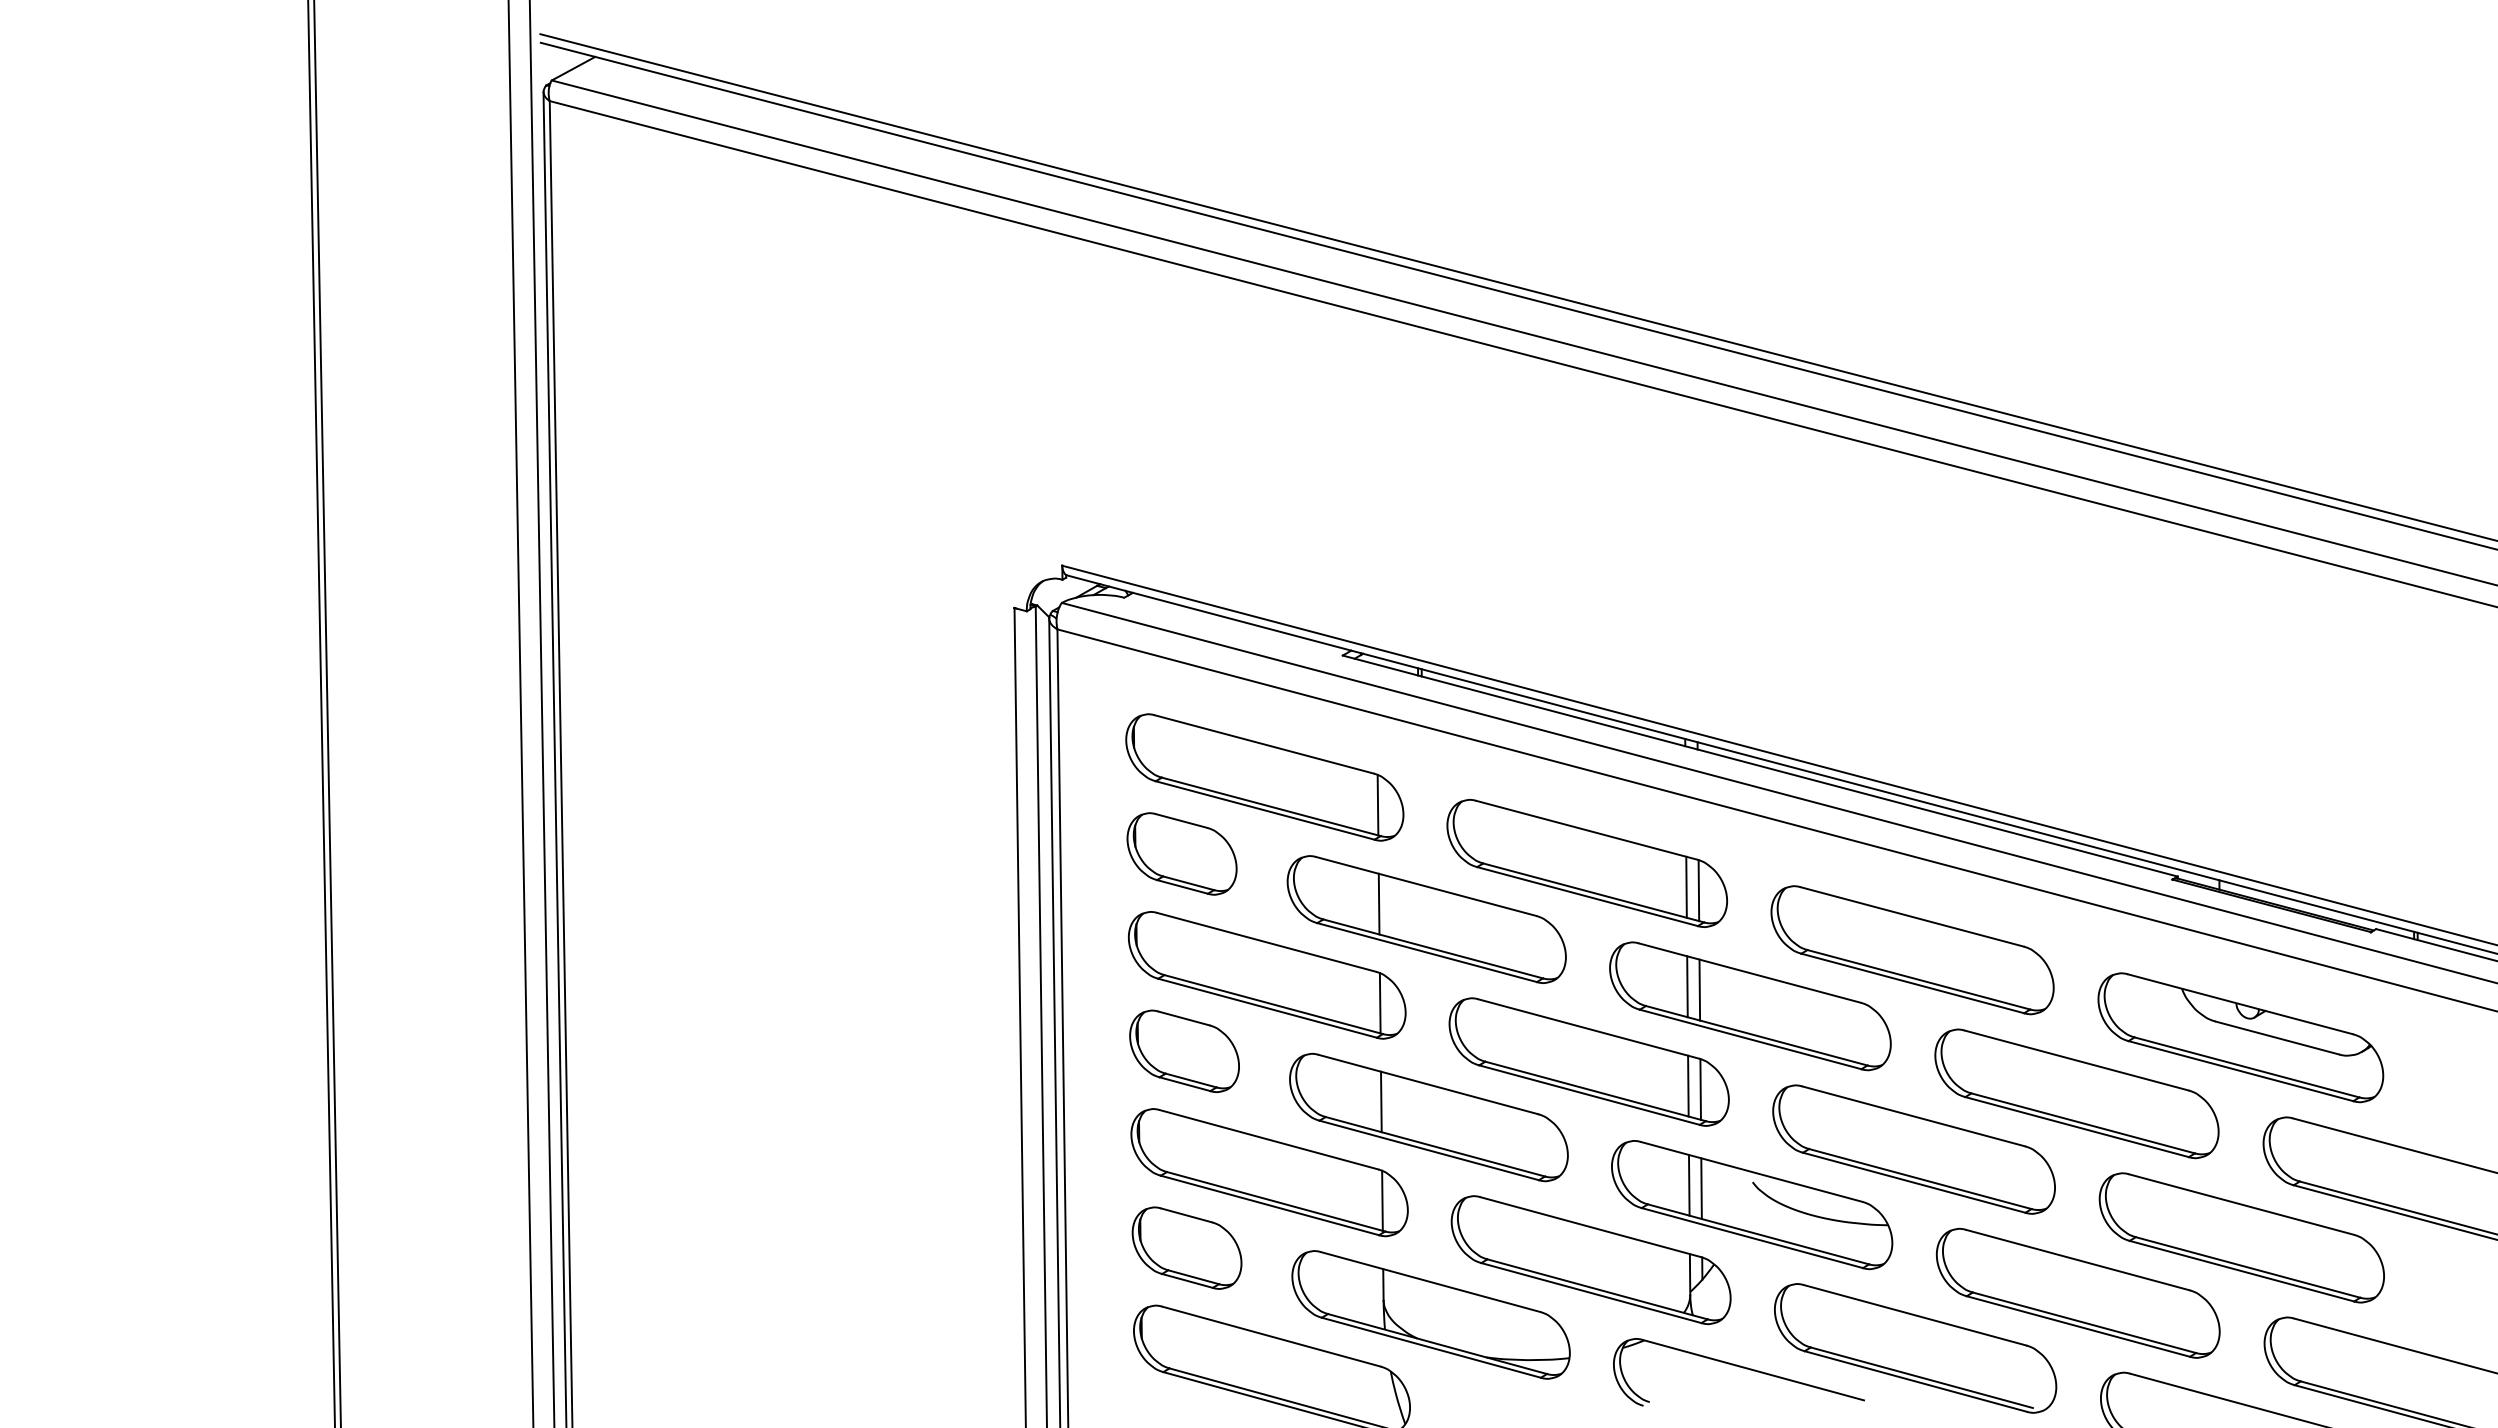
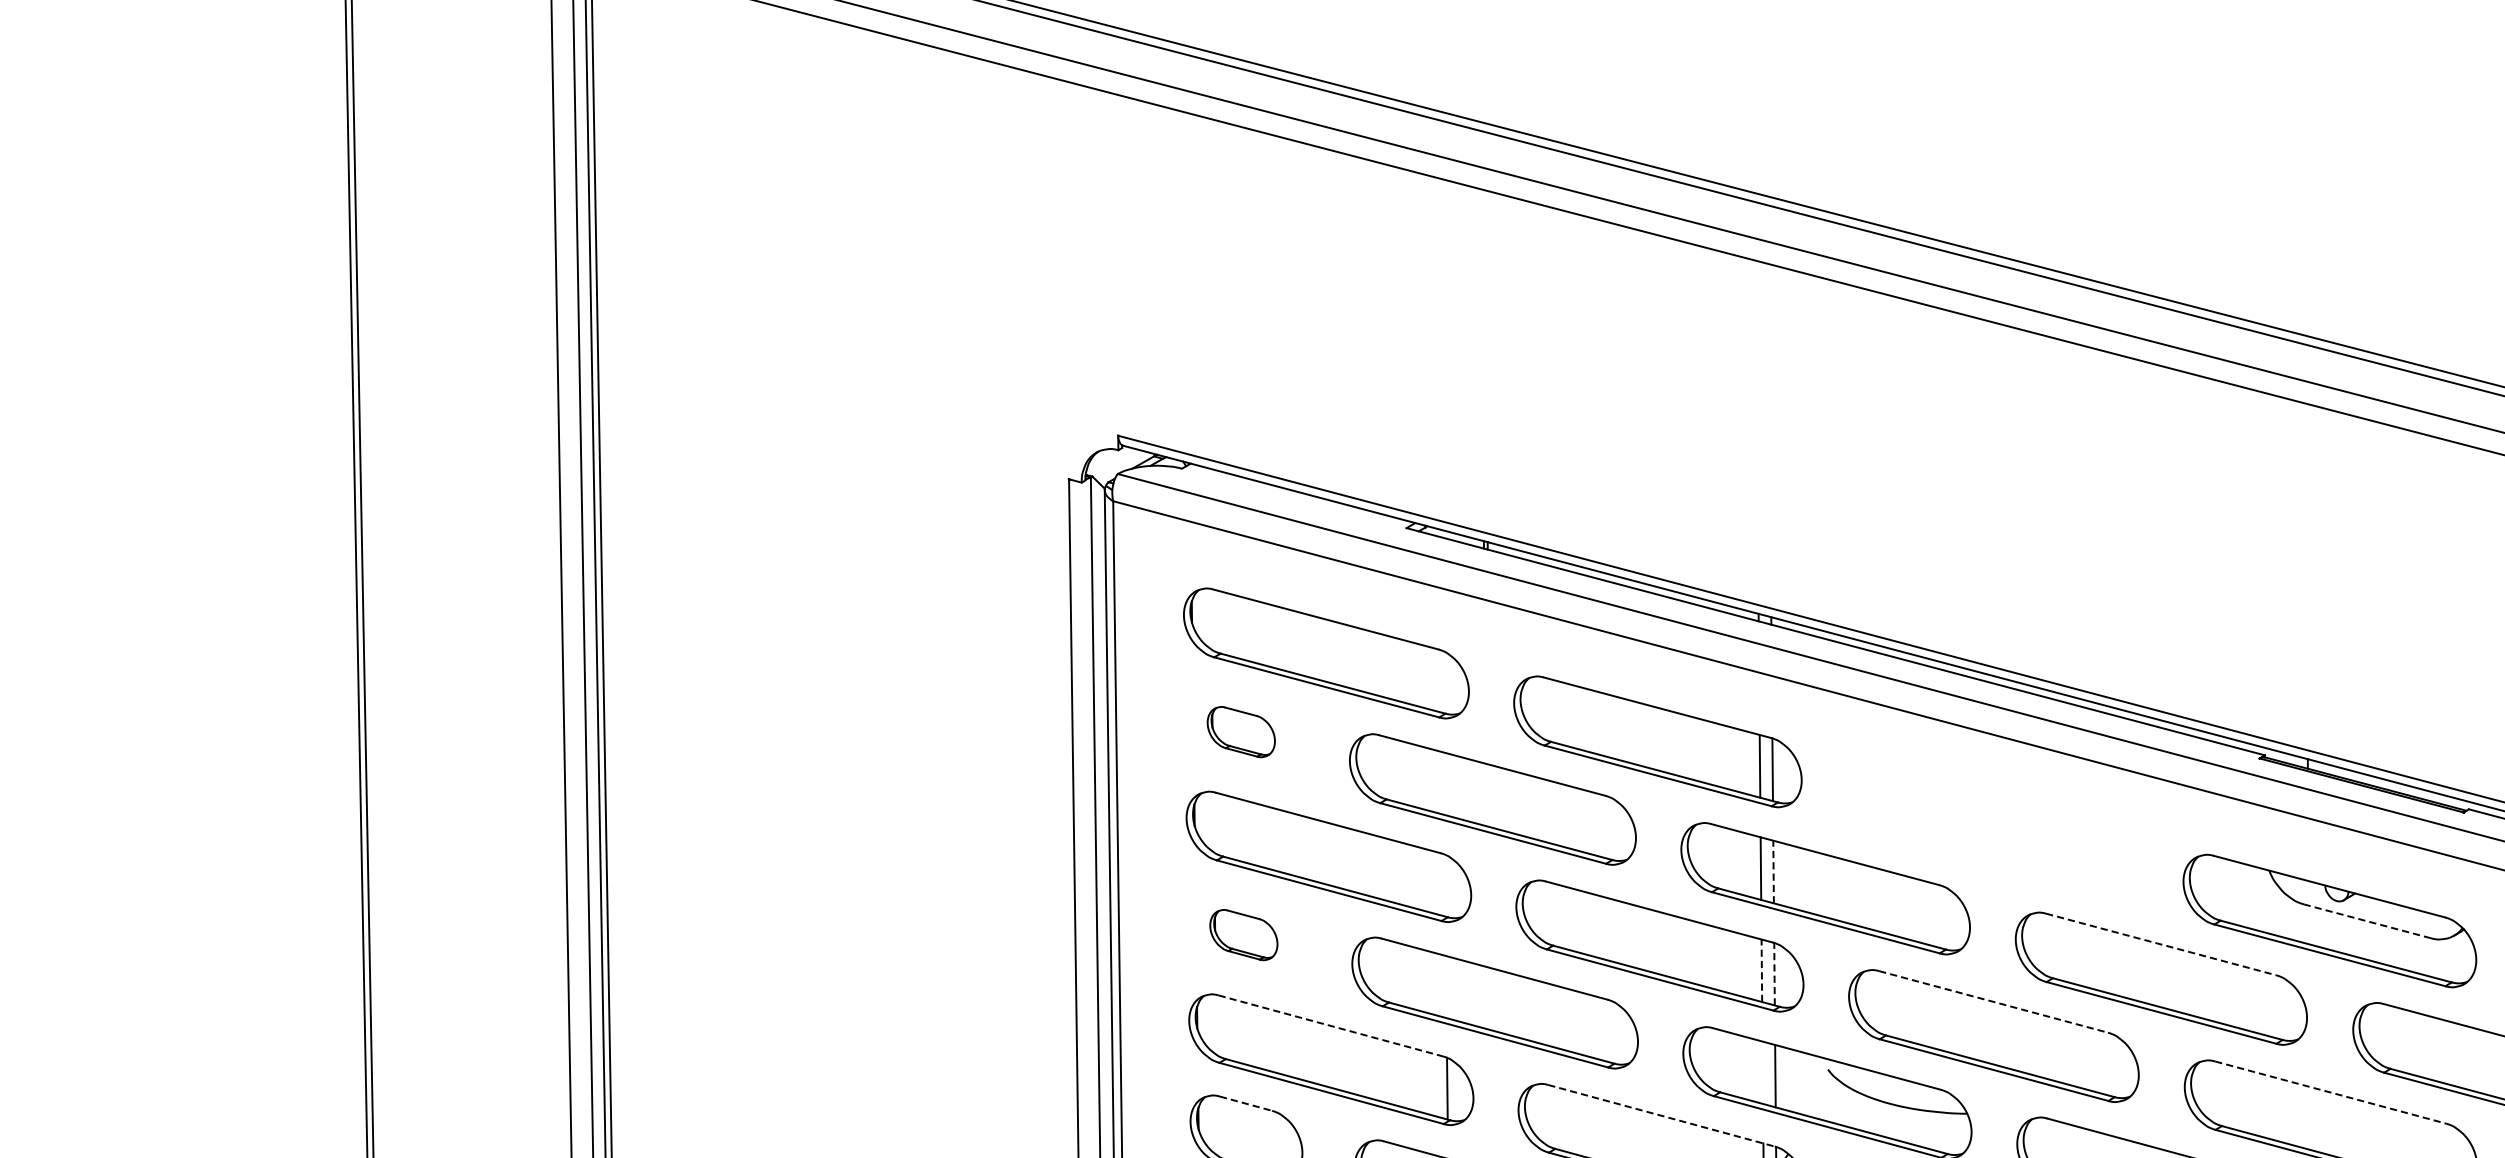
line: (1377, 804) -> (1442, 681), removed
part: (1181, 853) -> (1240, 731), size x0.6
line: (1378, 903) -> (1443, 783), removed
part: (1912, 950) -> (1992, 831), removed
line: (1699, 989) -> (1773, 871), solid -> dashed
line: (1379, 1003) -> (1444, 885), removed
line: (2277, 1038) -> (2367, 921), solid -> dashed
part: (1184, 1051) -> (1243, 935), size x0.6
line: (2076, 1060) -> (2160, 944), solid -> dashed
line: (1688, 1085) -> (1761, 970), solid -> dashed
line: (1700, 1088) -> (1774, 973), solid -> dashed
line: (1381, 1101) -> (1446, 986), removed
line: (1914, 1116) -> (1994, 1002), solid -> dashed
line: (1269, 1139) -> (1331, 1025), solid -> dashed
line: (1689, 1184) -> (1763, 1071), removed
line: (2242, 1204) -> (2331, 1092), solid -> dashed
line: (1187, 1215) -> (1246, 1103), solid -> dashed
line: (1591, 1227) -> (1662, 1116), solid -> dashed

